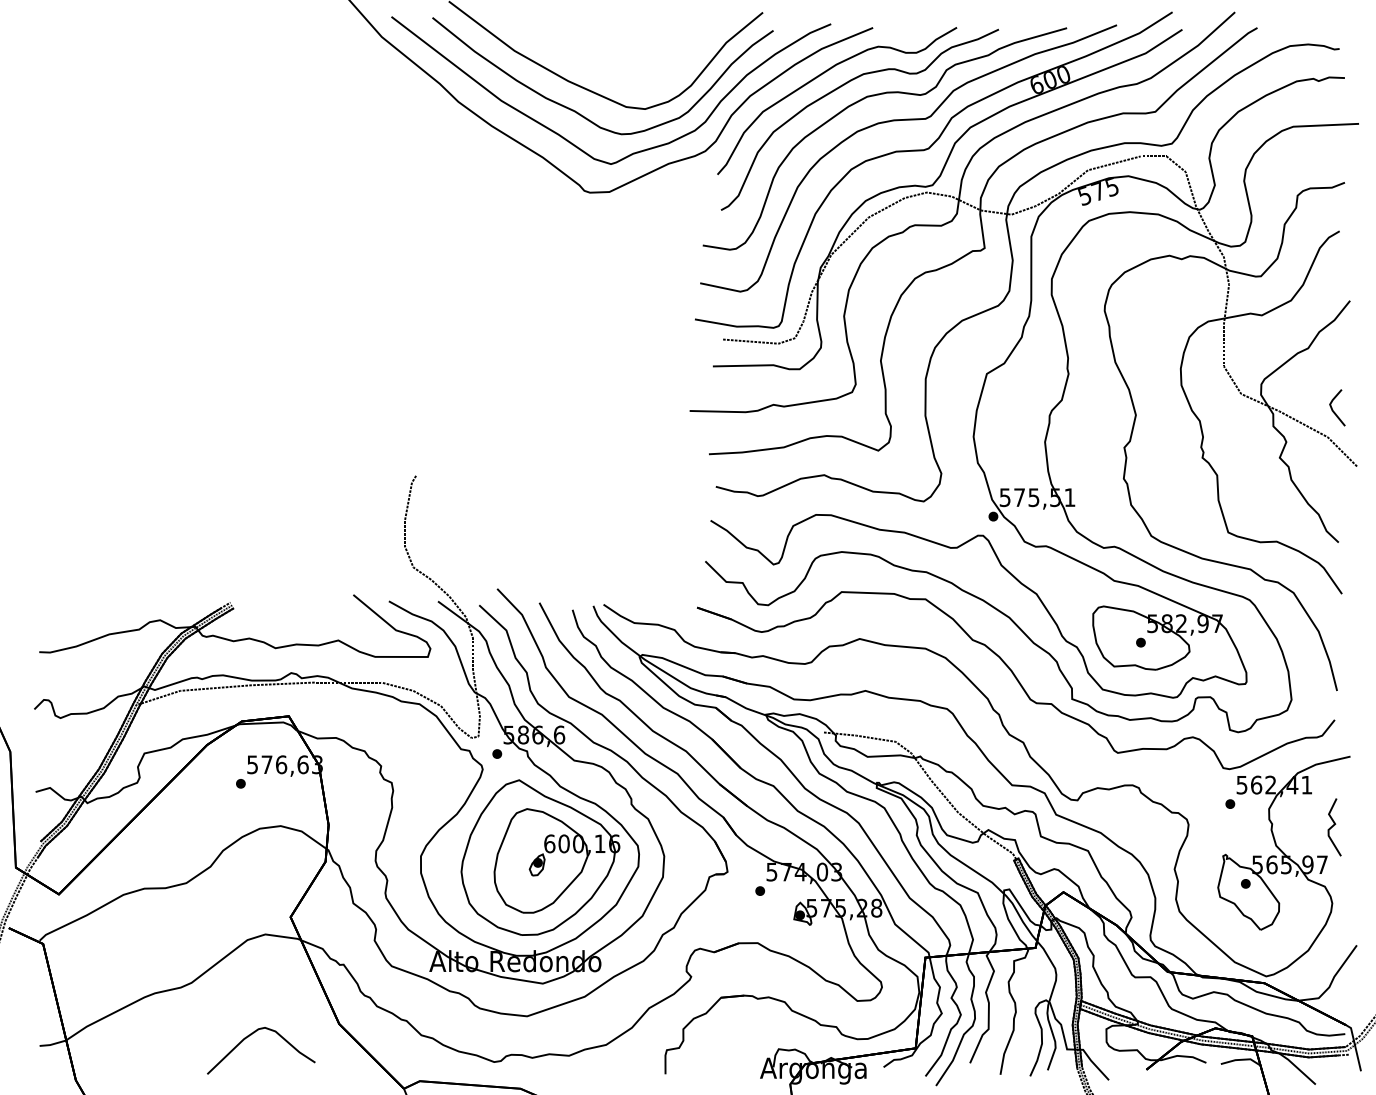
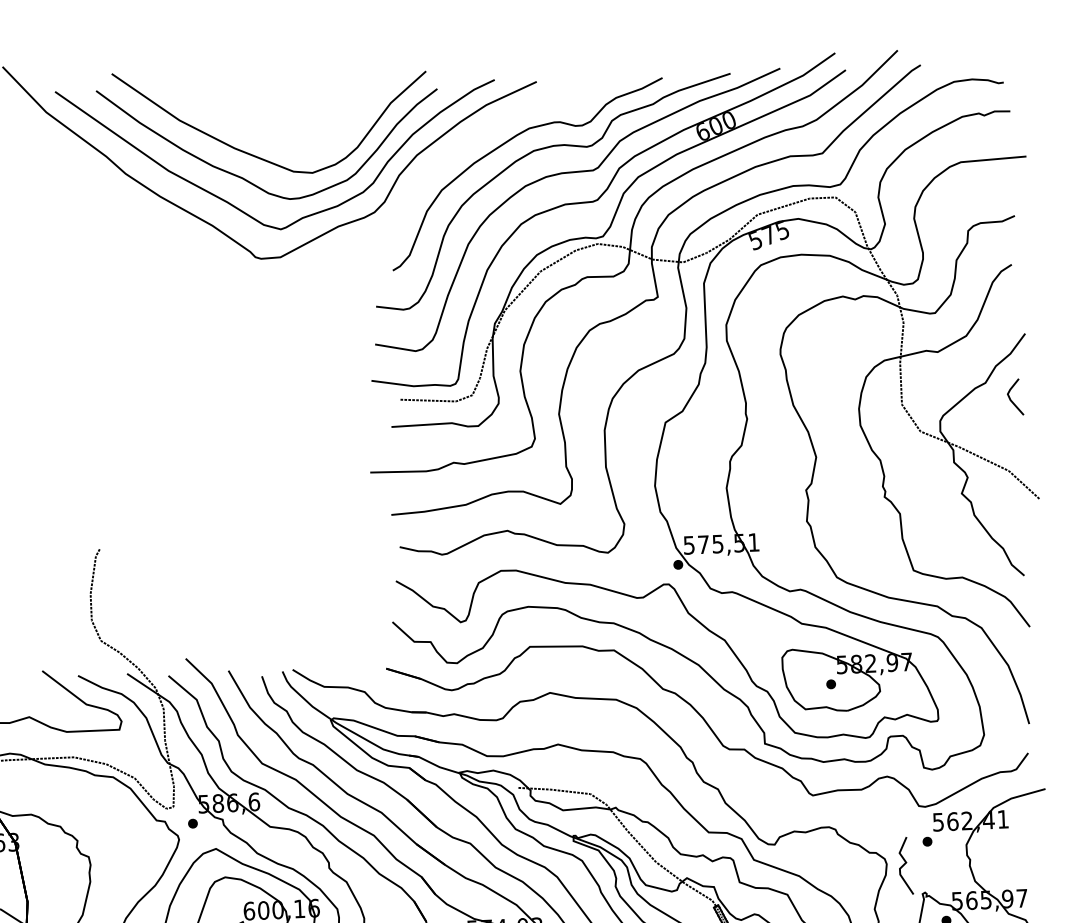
curve: (823, 74) -> (489, 130), removed
line: (1333, 409) -> (1011, 399), moved
curve: (1333, 826) -> (904, 865), moved

